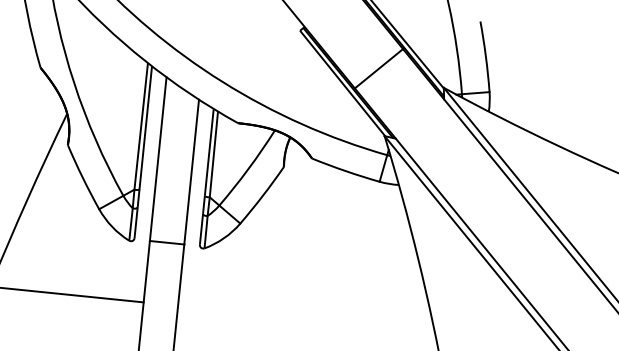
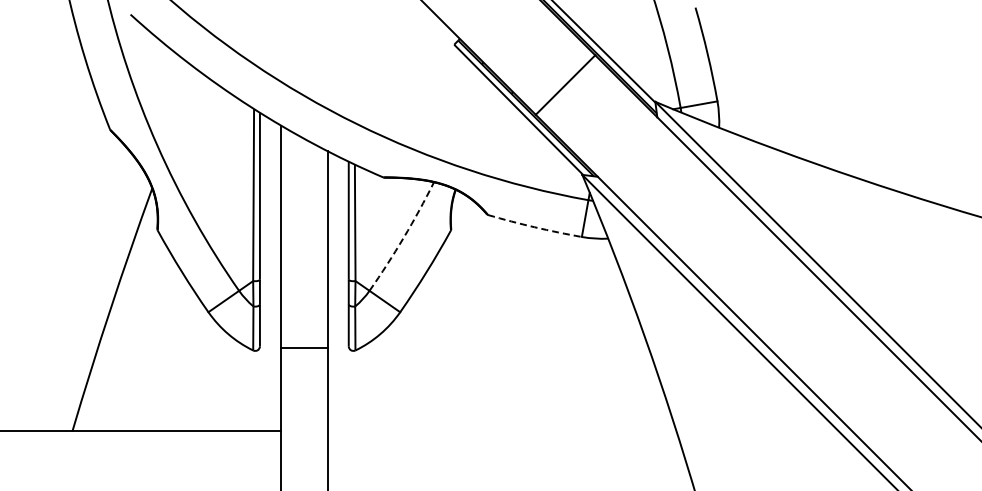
arc: (248, 168) -> (403, 237), solid -> dashed
arc: (345, 171) -> (534, 227), solid -> dashed

